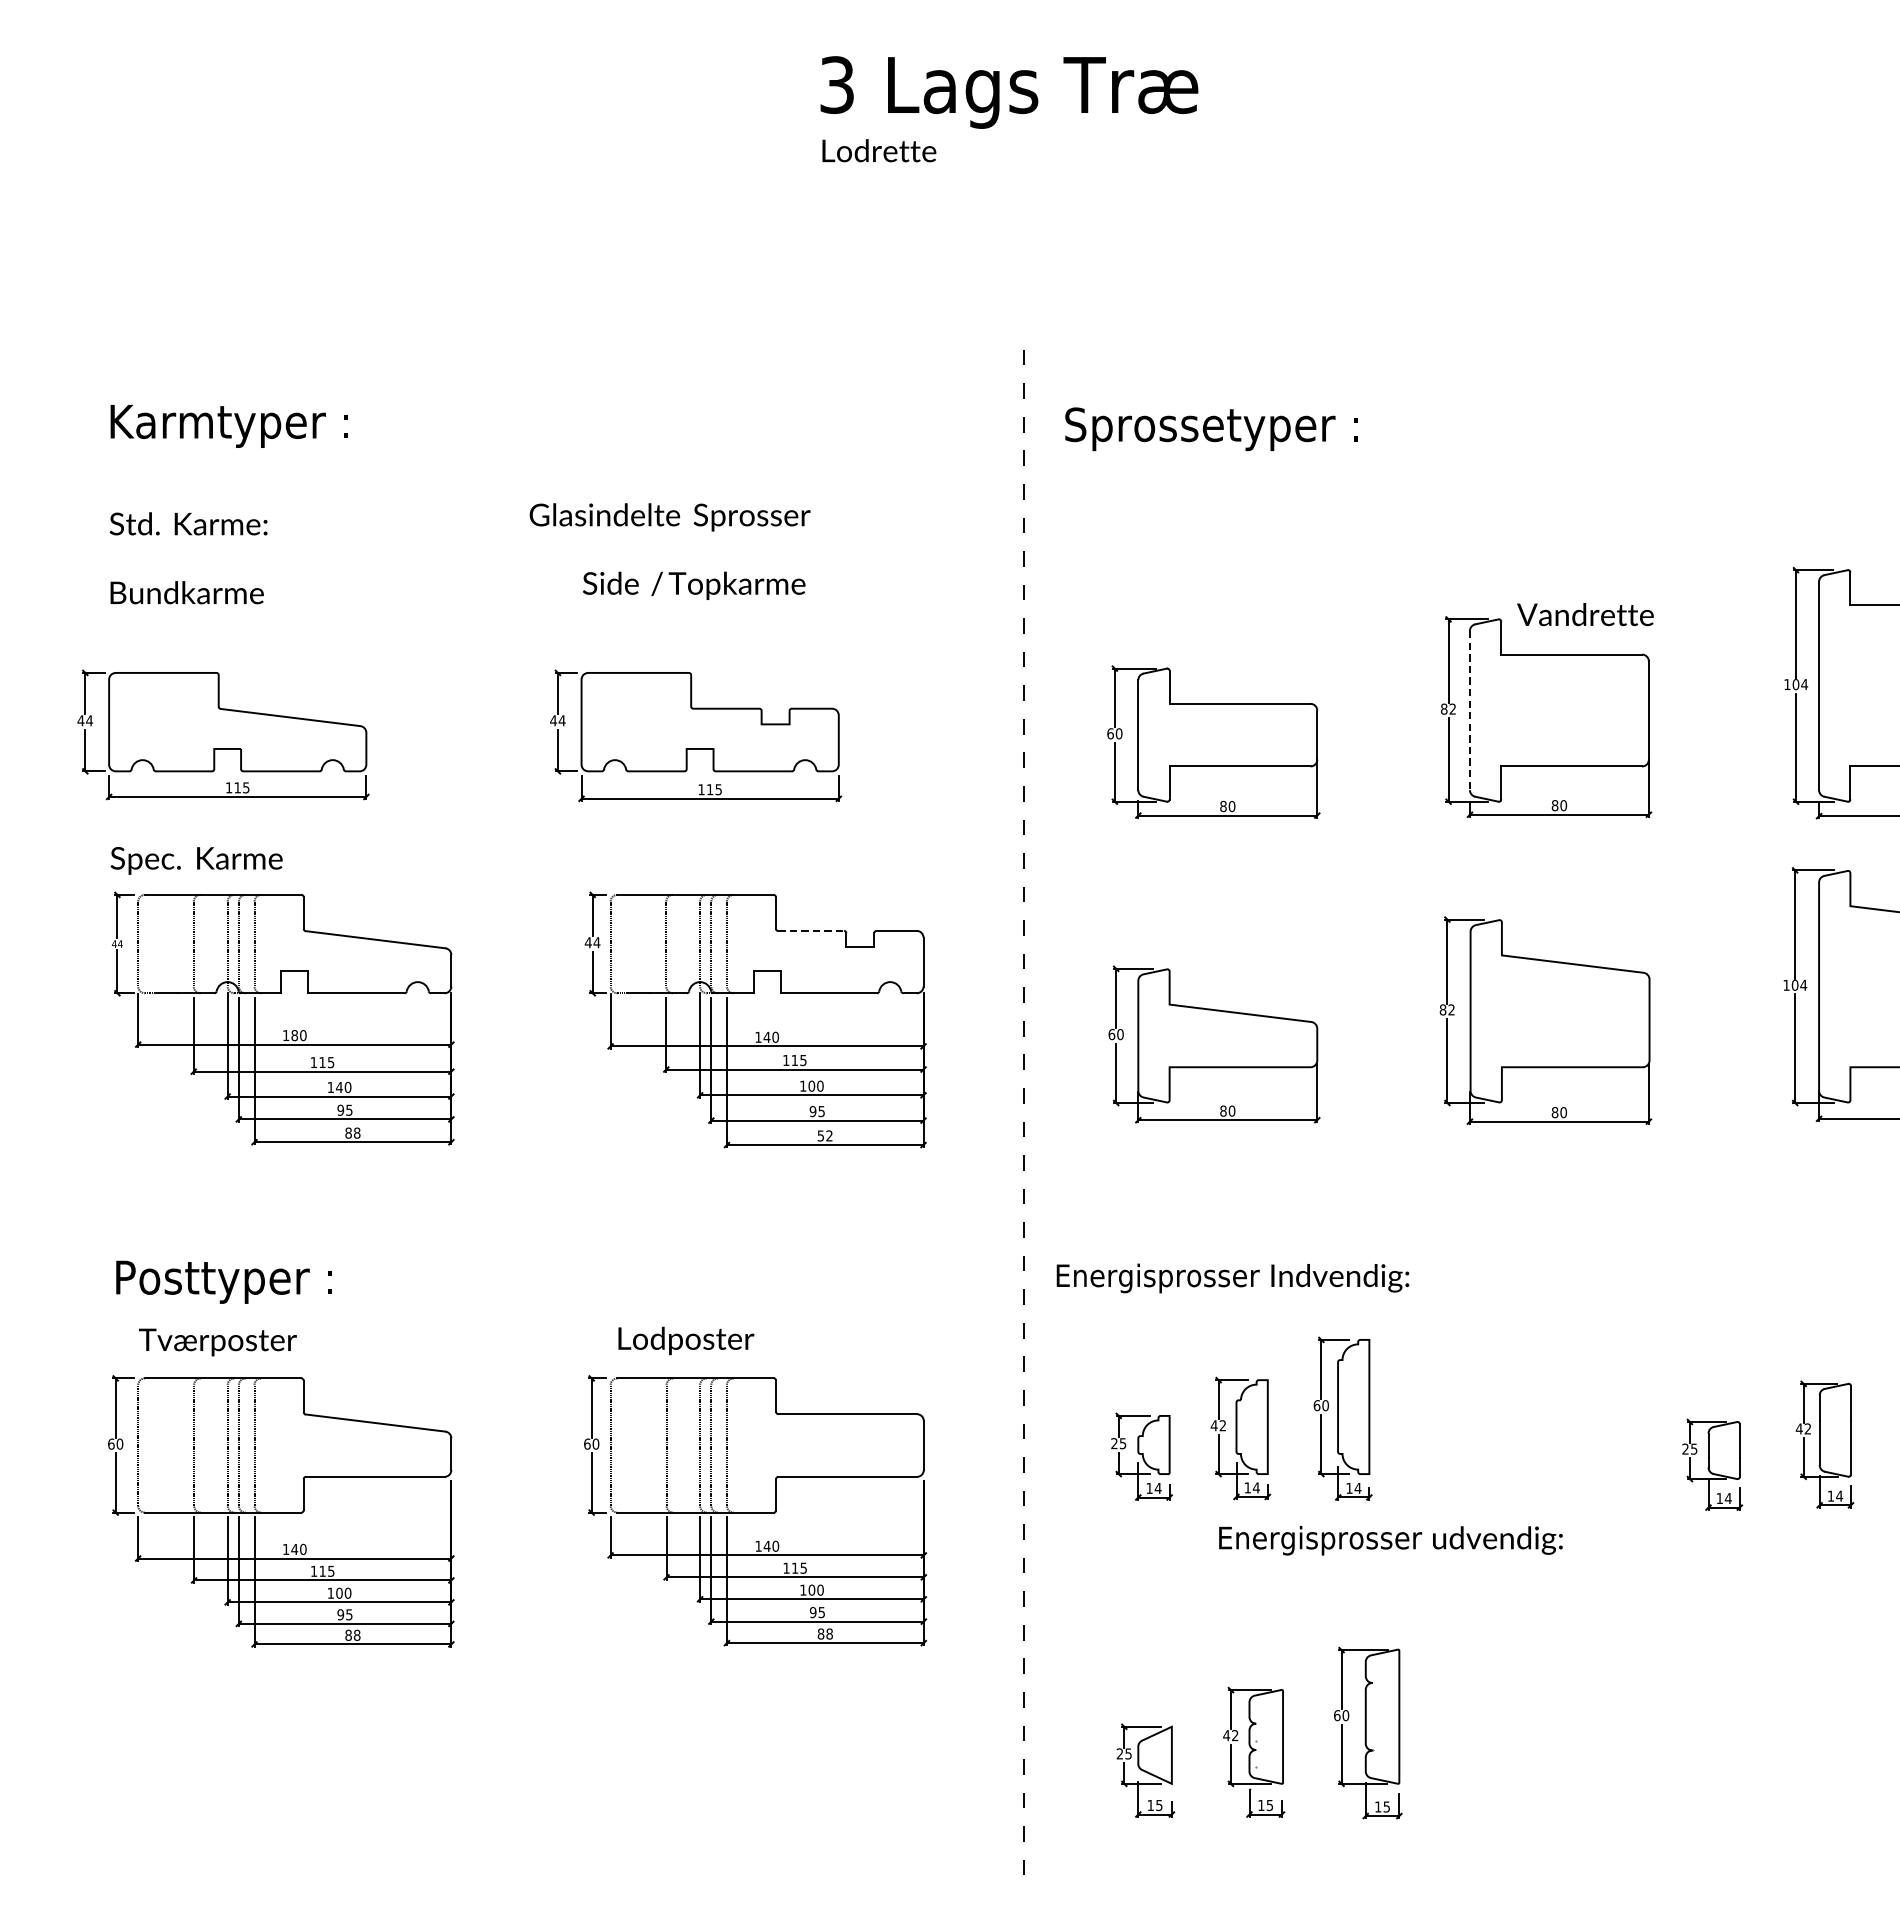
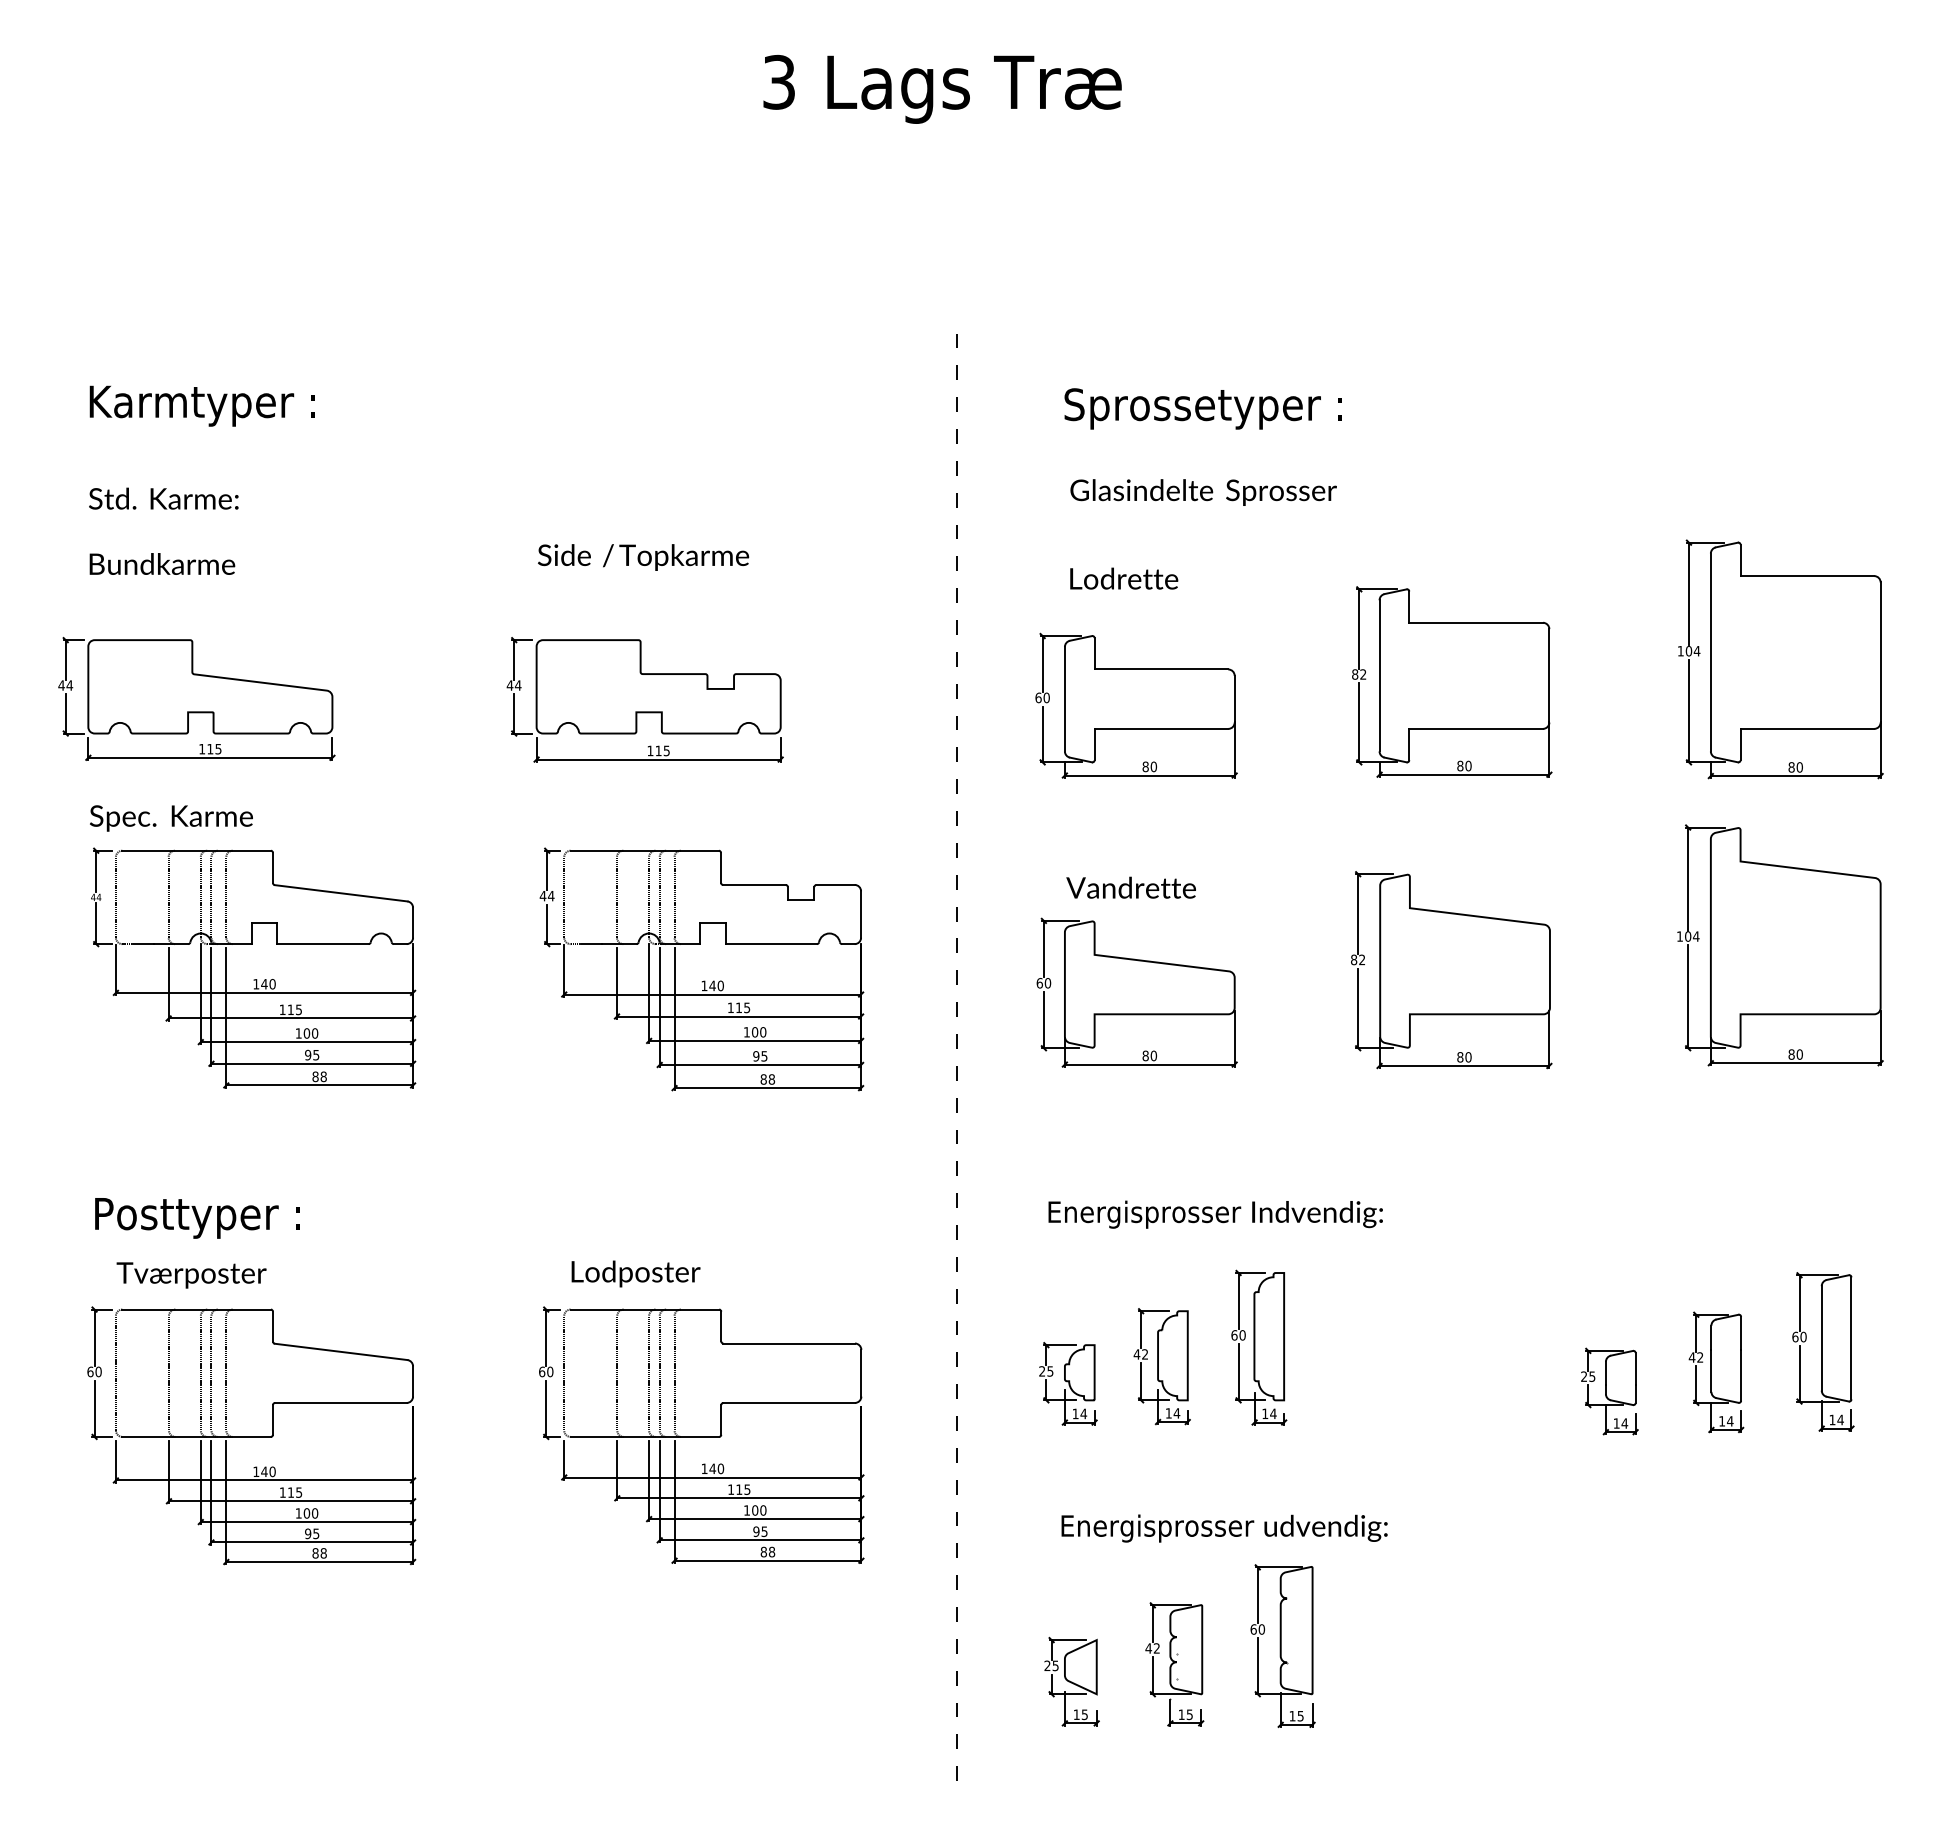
text: (879, 150) -> (1124, 578), moved
text: (1210, 428) -> (1202, 408), moved
text: (669, 517) -> (1203, 492), moved
text: (1584, 614) -> (1130, 887), moved
line: (1469, 710) -> (1379, 675), dashed -> solid
line: (811, 930) -> (754, 884), dashed -> solid
text: (294, 1035) -> (264, 984), 180 -> 140
text: (339, 1087) -> (306, 1033), 140 -> 100
text: (824, 1135) -> (767, 1079), 52 -> 88
text: (1232, 1278) -> (1215, 1214), moved
text: (1390, 1540) -> (1224, 1528), moved

